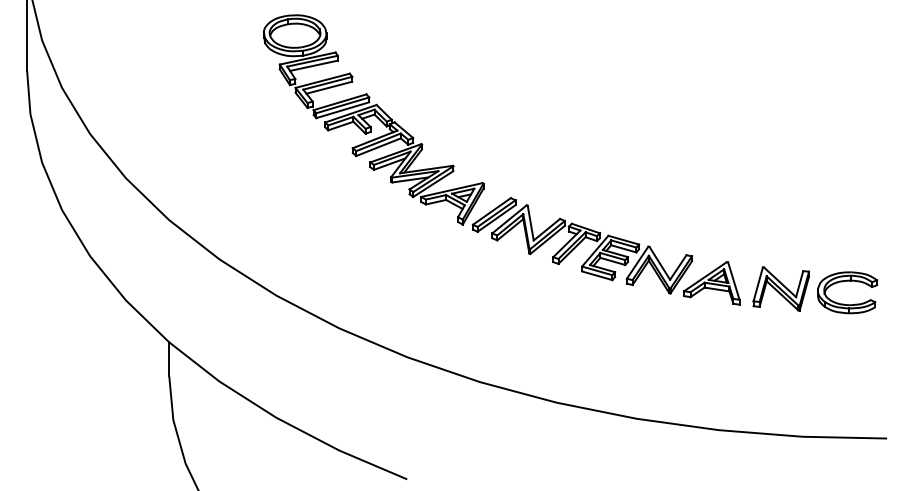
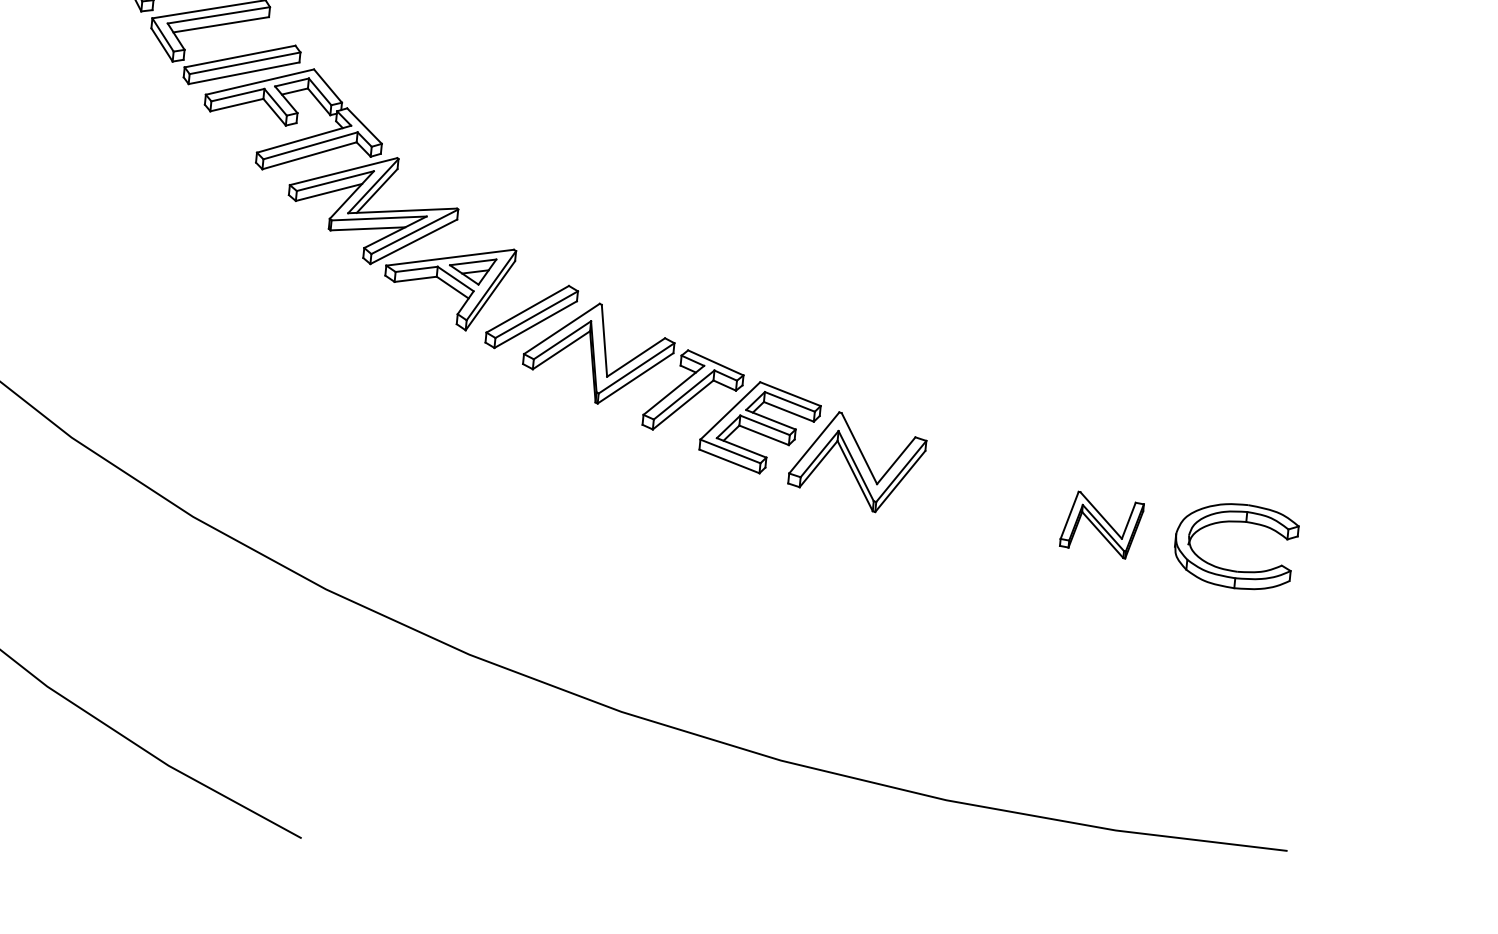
part: (711, 283) -> (960, 499), removed
part: (781, 288) -> (1102, 524), size x0.7

